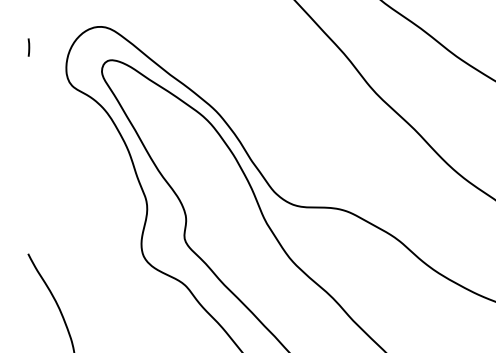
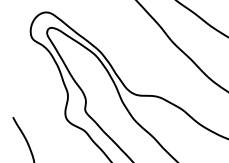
line: (29, 46) -> (13, 21), removed

